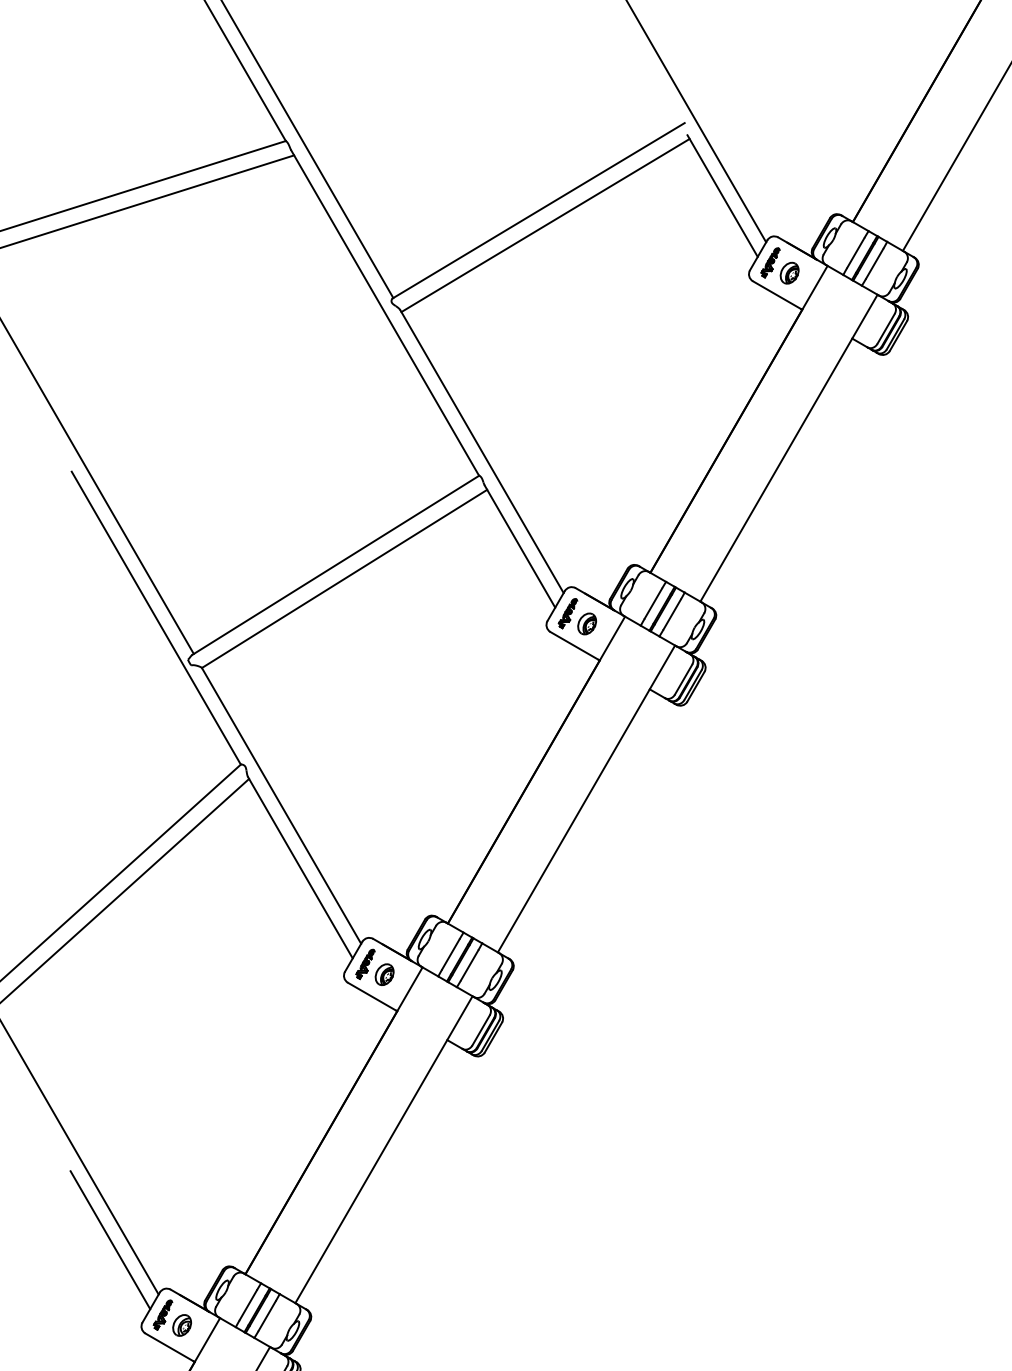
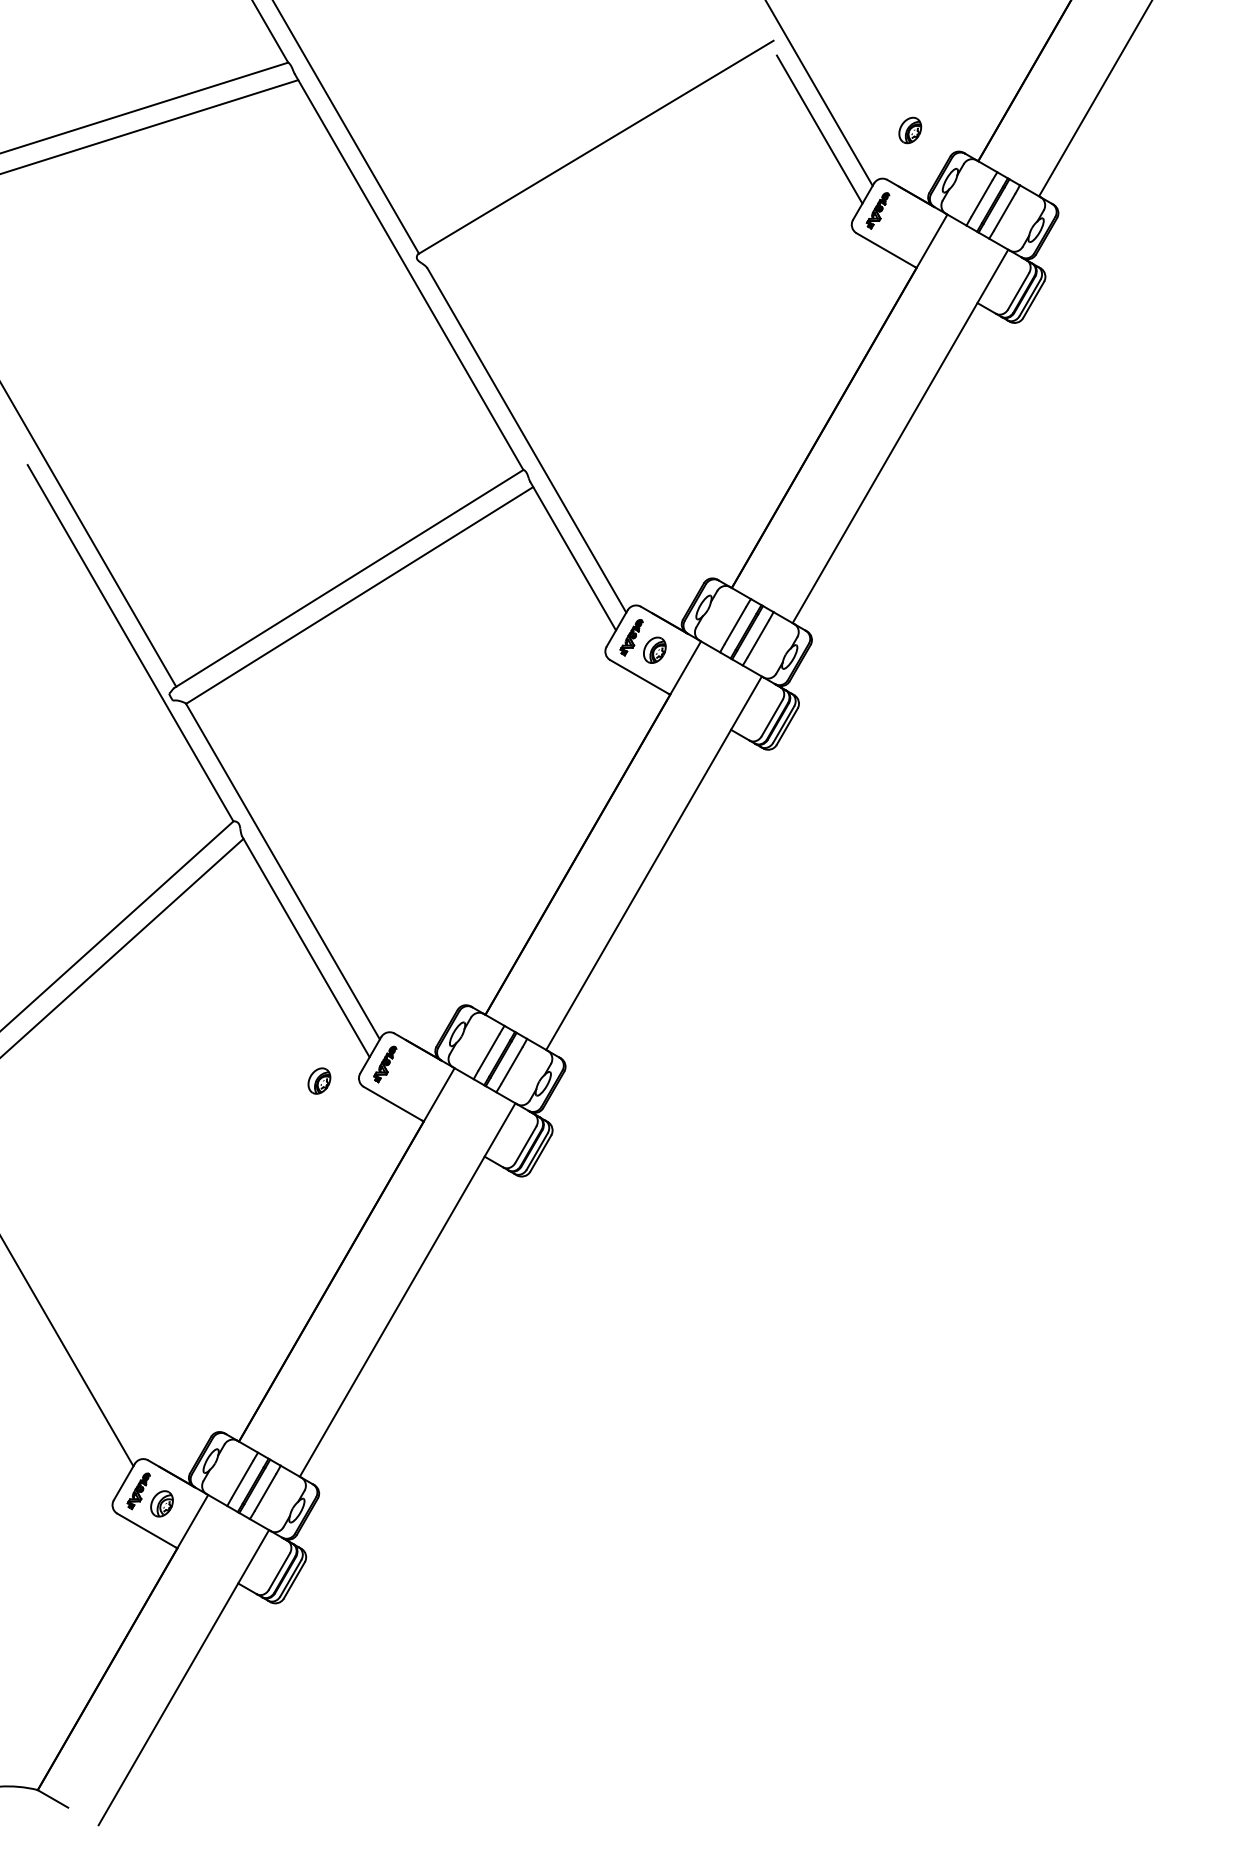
line: (544, 225) -> (603, 165), removed
part: (789, 273) -> (910, 130), moved
part: (384, 974) -> (319, 1080), moved
line: (110, 1240) -> (74, 1400), removed

